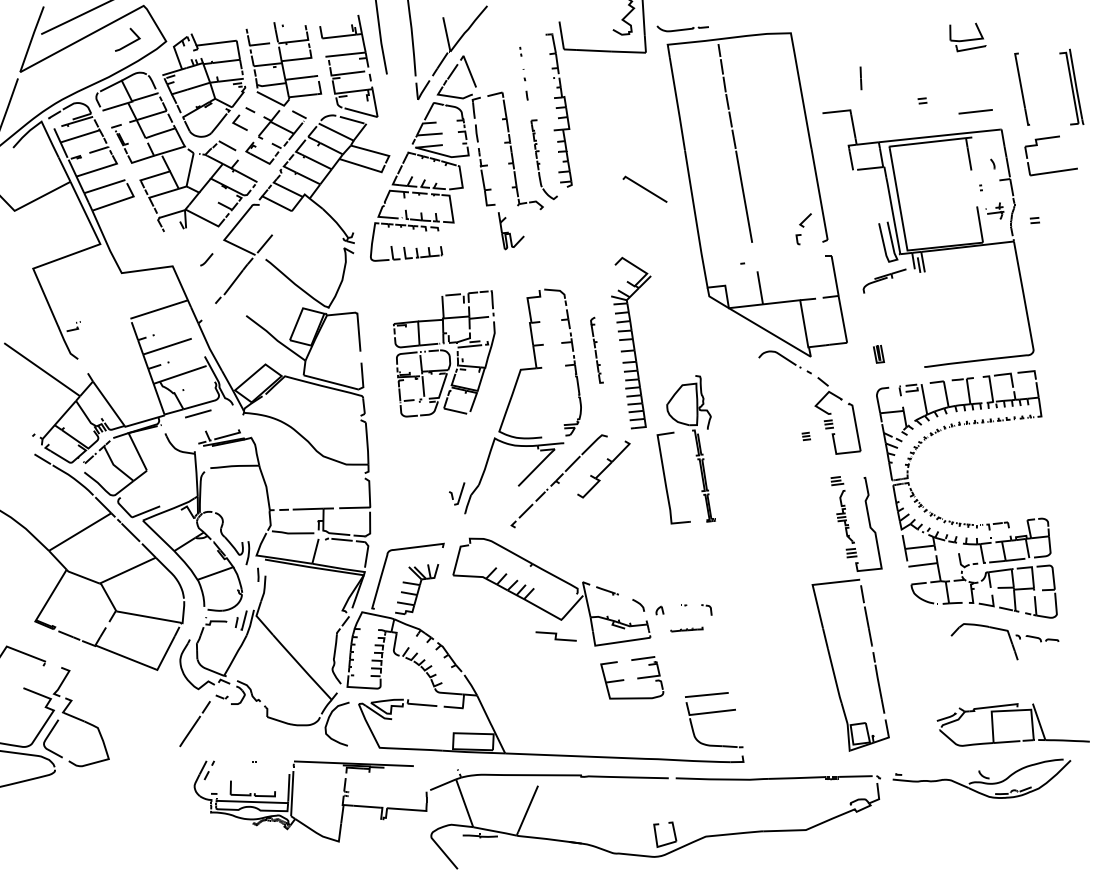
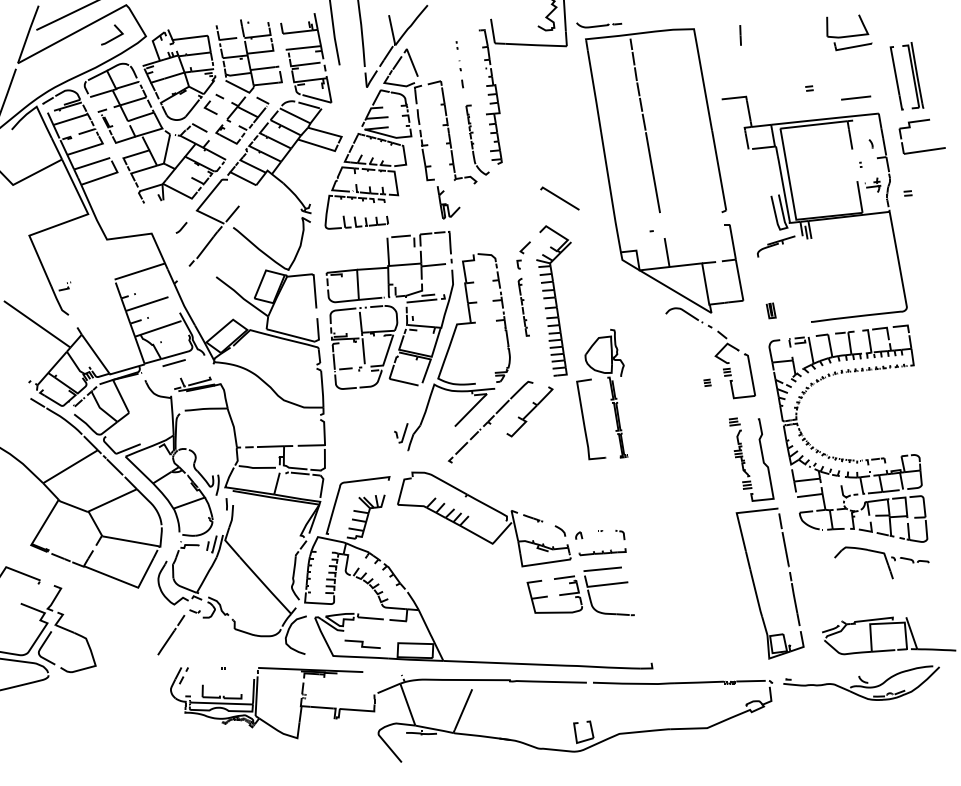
part: (967, 37) -> (848, 32), size x1.43
line: (860, 78) -> (740, 35), moved
part: (1071, 86) -> (912, 75), moved
line: (644, 188) -> (559, 197), moved
part: (803, 229) -> (523, 255), moved
part: (444, 353) -> (390, 310), size x1.43
part: (686, 629) -> (602, 552), size x1.67
line: (555, 636) -> (362, 644), moved
part: (834, 670) -> (755, 588), moved
part: (714, 713) -> (609, 585), moved

